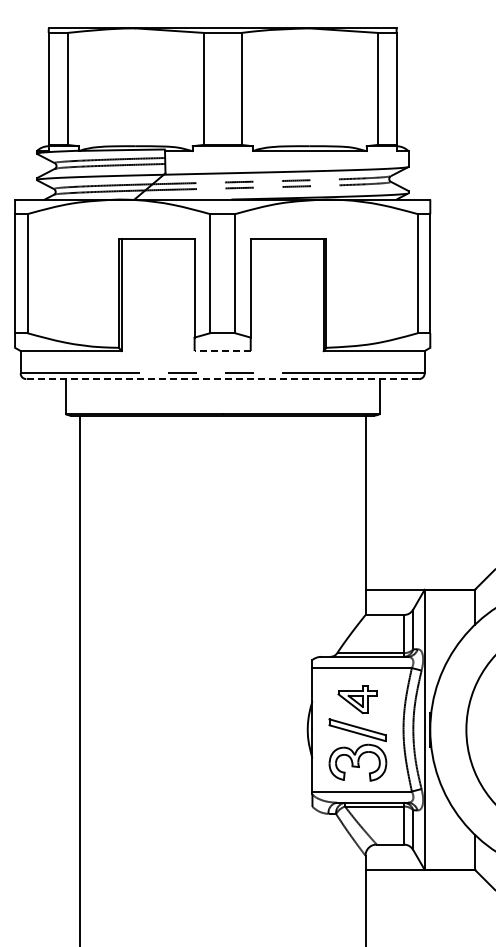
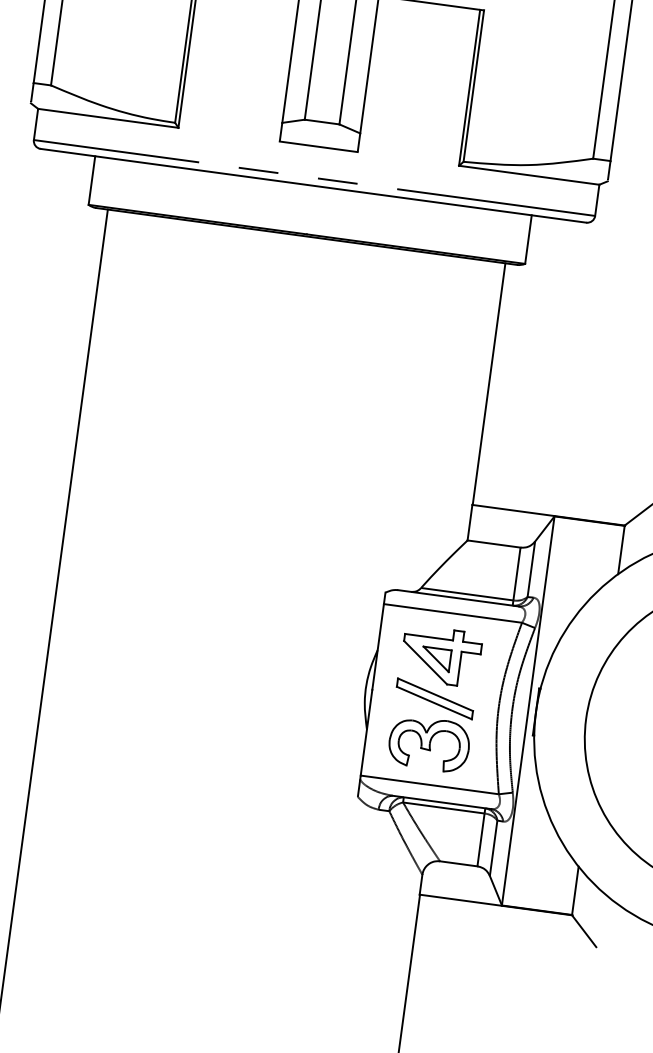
line: (222, 351) -> (318, 147), dashed -> solid
line: (222, 379) -> (313, 186), dashed -> solid
part: (357, 699) -> (440, 656), size x1.43

